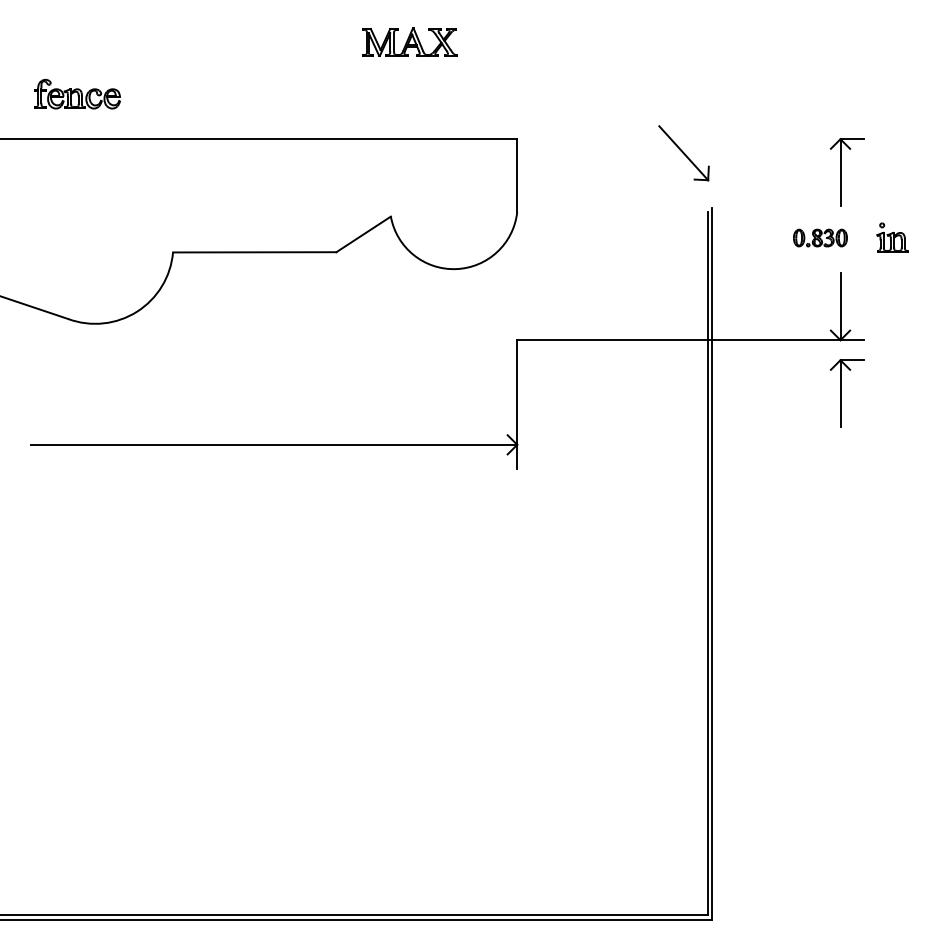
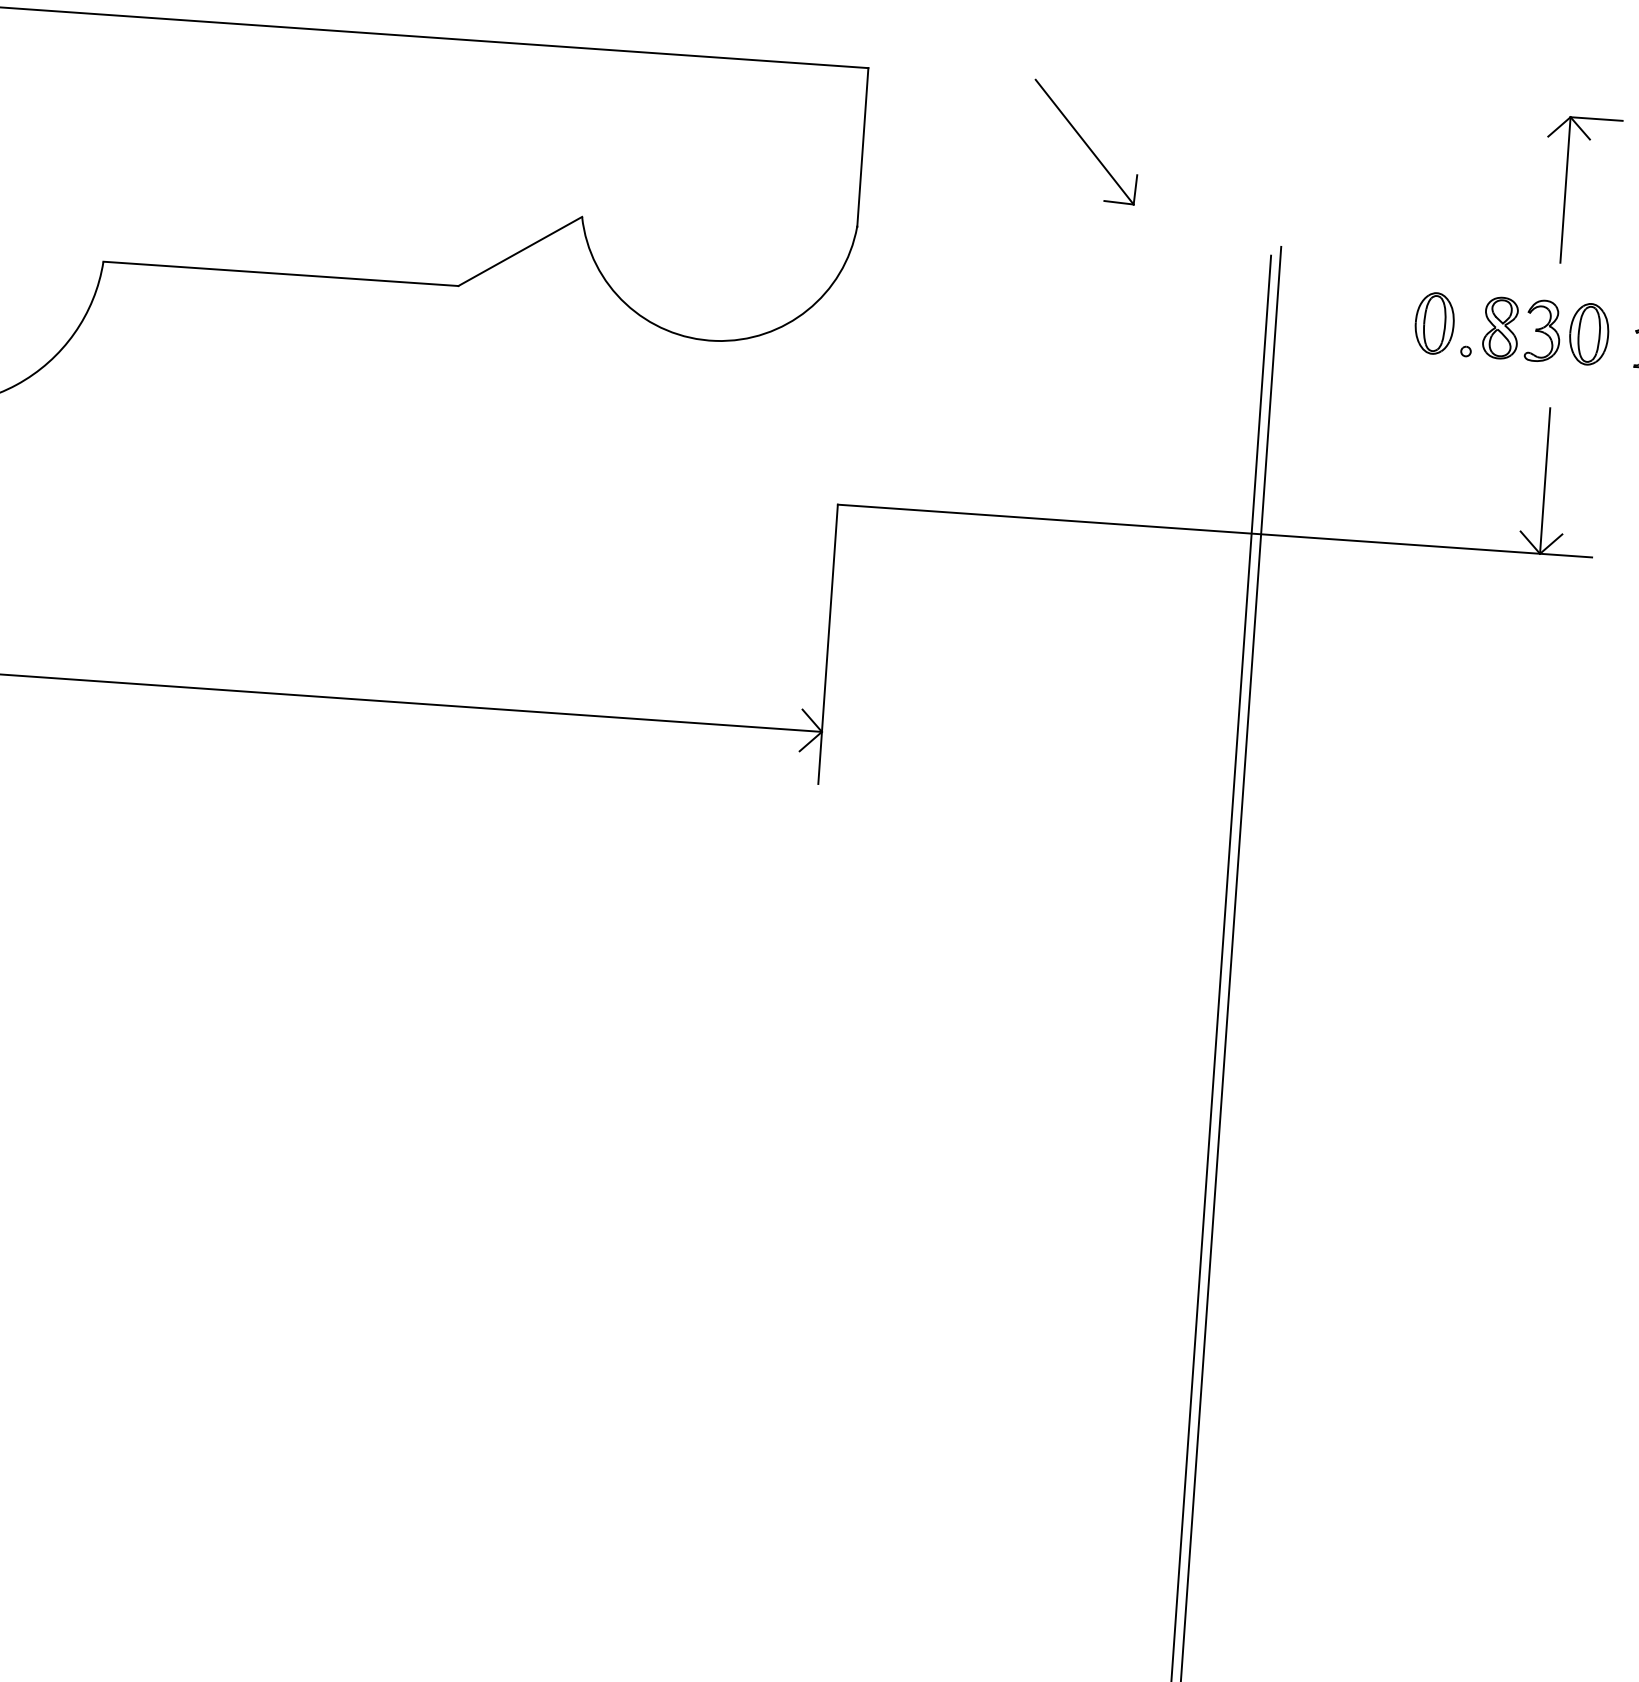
part: (683, 153) -> (1084, 142), moved
part: (820, 237) -> (1512, 327), size x1.67
part: (846, 393) -> (1544, 670), removed

